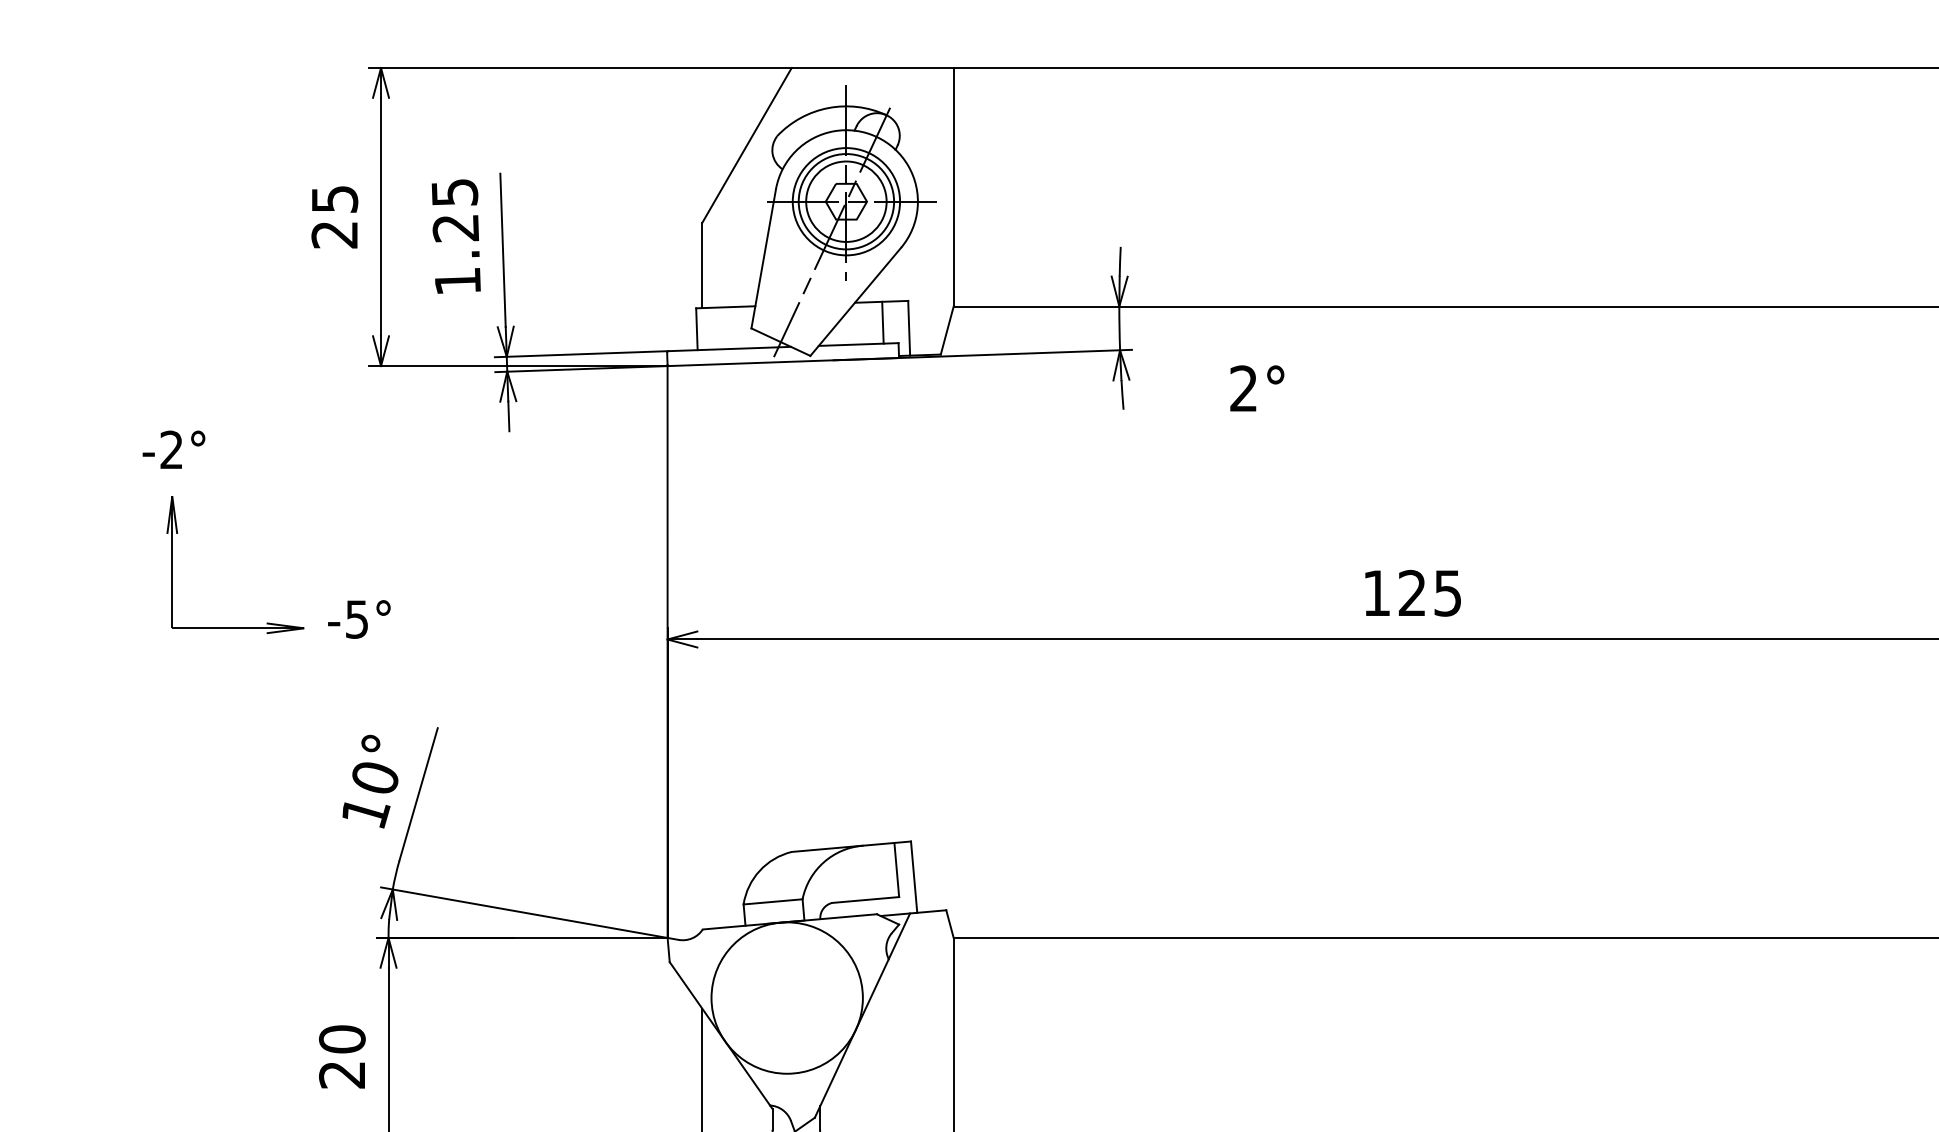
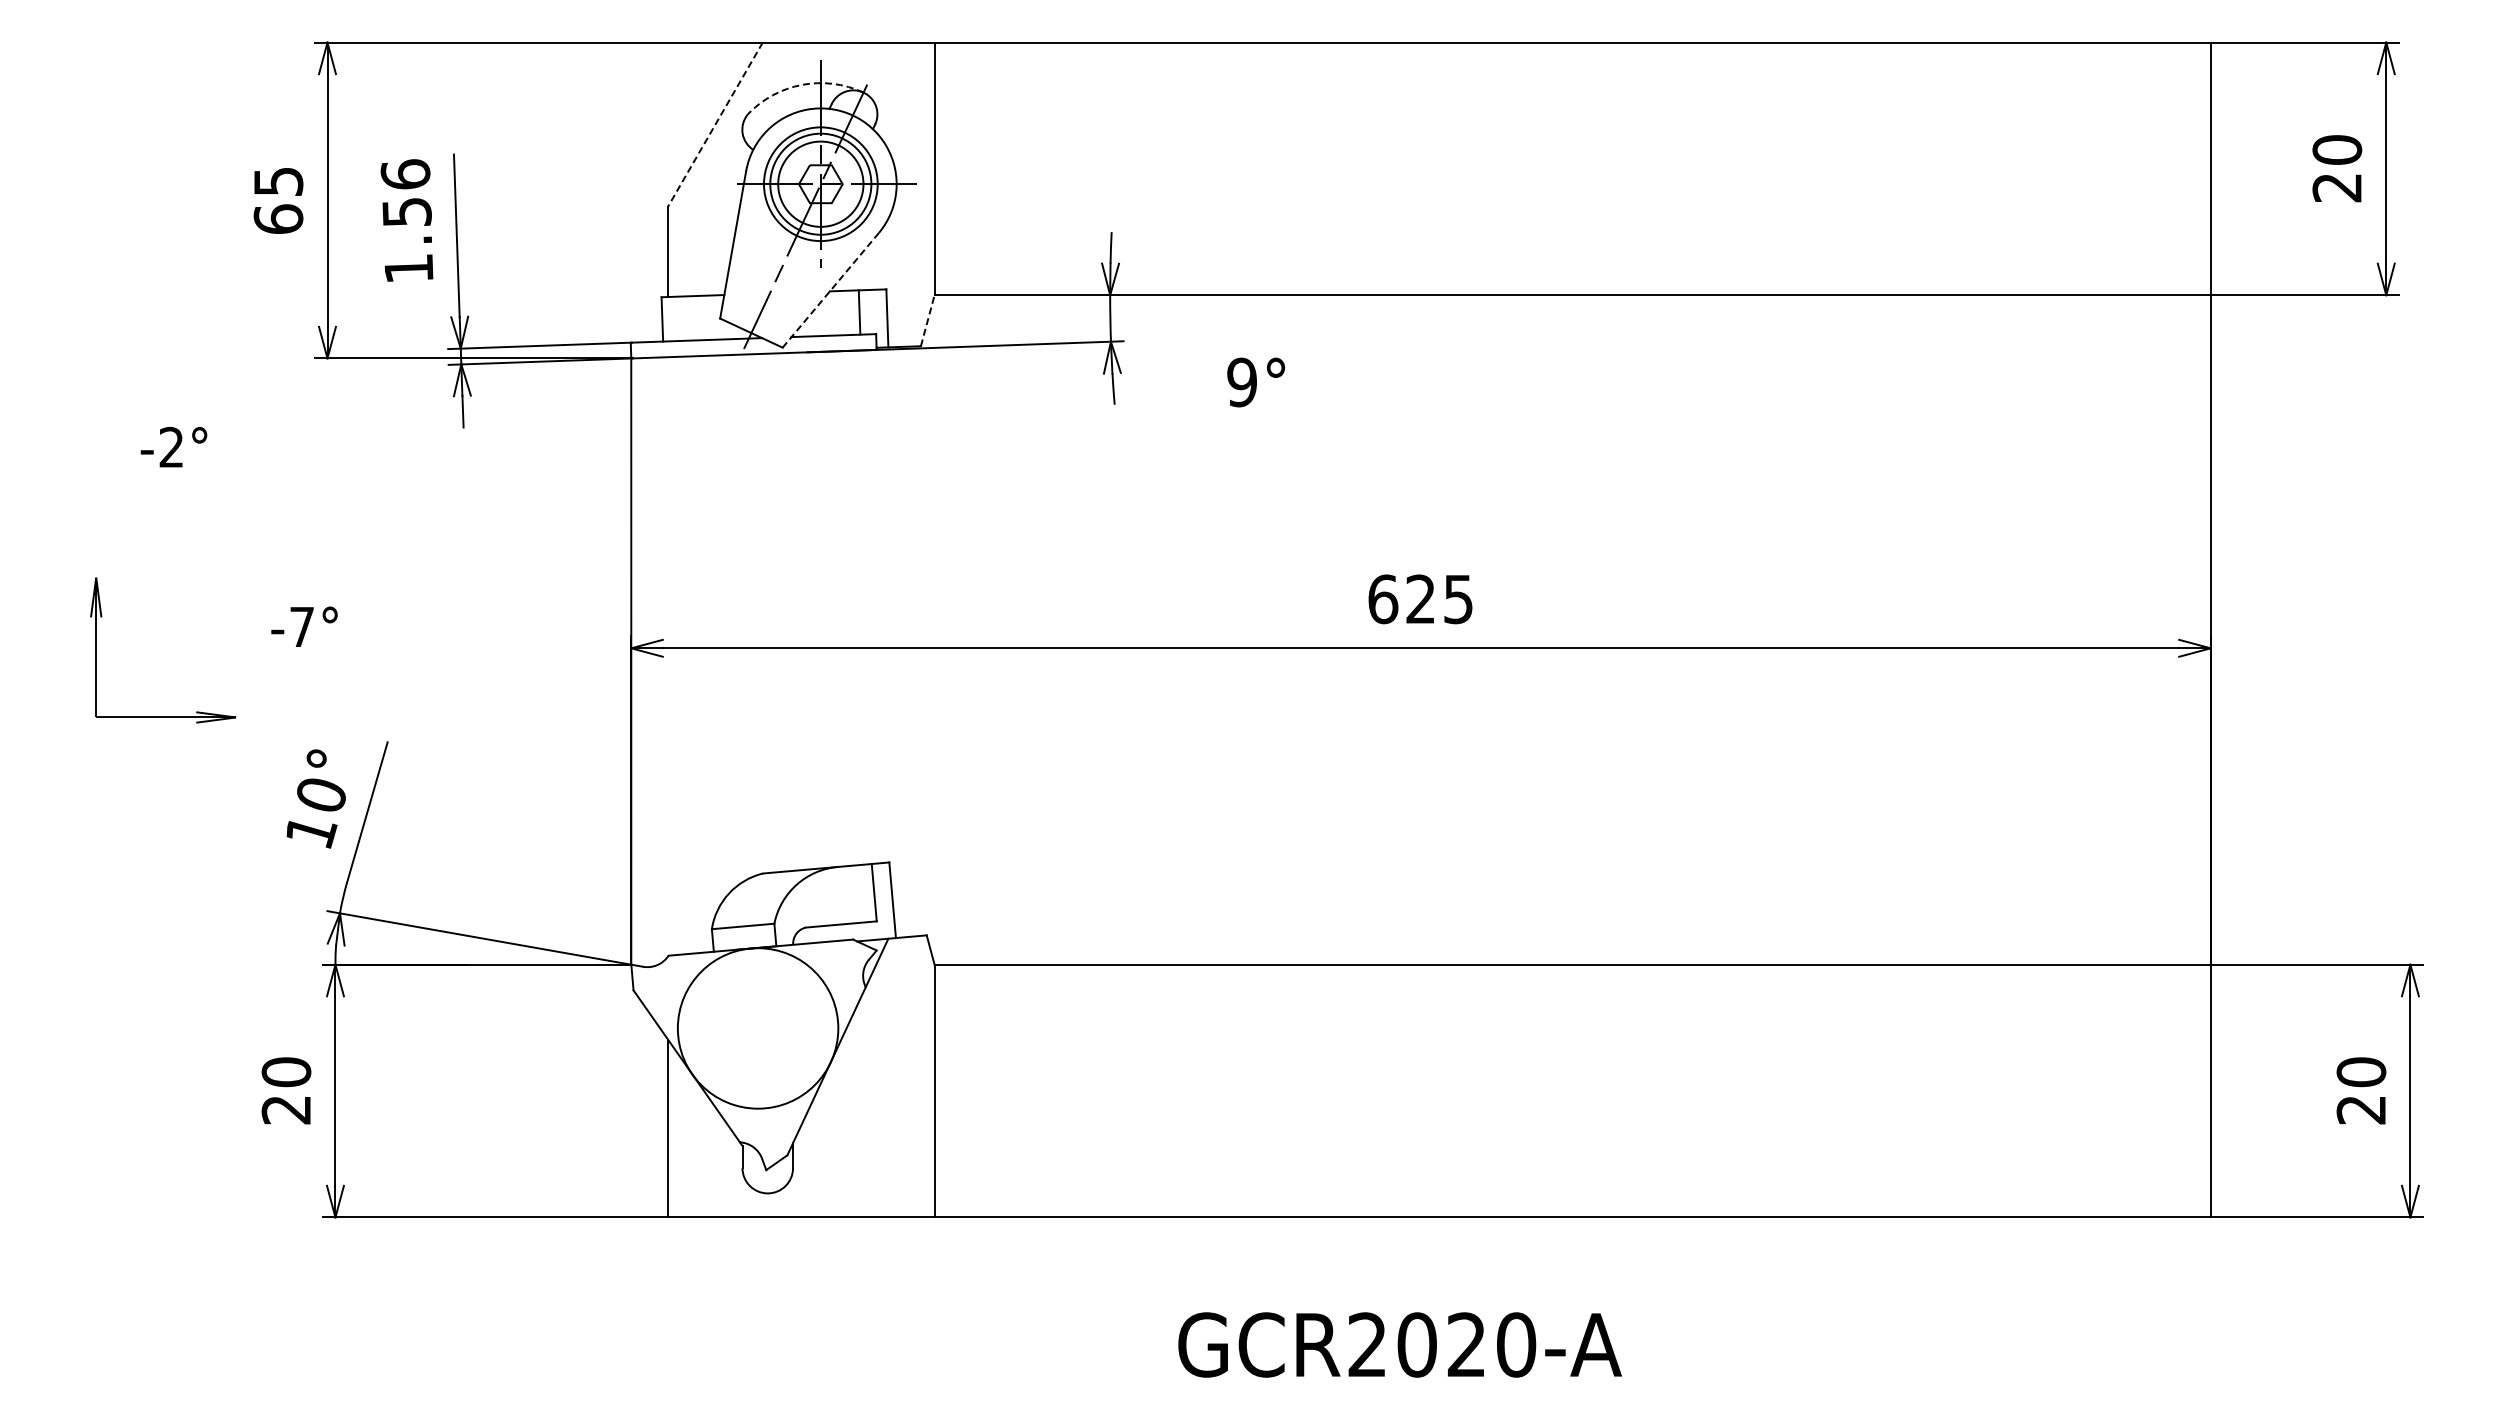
arc: (828, 107) -> (801, 84), solid -> dashed
line: (747, 145) -> (715, 124), solid -> dashed
text: (454, 210) -> (405, 193), 1.25 -> 1.56
text: (334, 234) -> (278, 218), 25 -> 65
line: (855, 301) -> (830, 290), solid -> dashed
line: (947, 330) -> (927, 320), solid -> dashed
text: (1243, 388) -> (1241, 382), 2° -> 9°
text: (173, 449) -> (173, 446), moved
text: (1377, 593) -> (1383, 599), 125 -> 625
text: (356, 619) -> (301, 627), -5° -> -7°
part: (235, 627) -> (163, 716), moved

